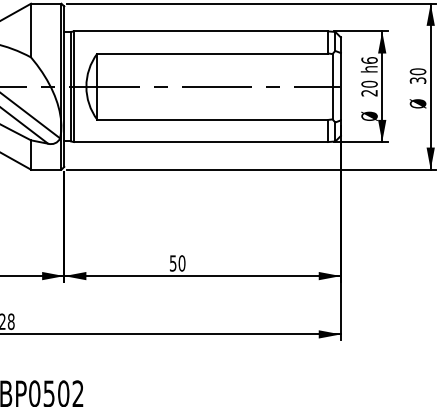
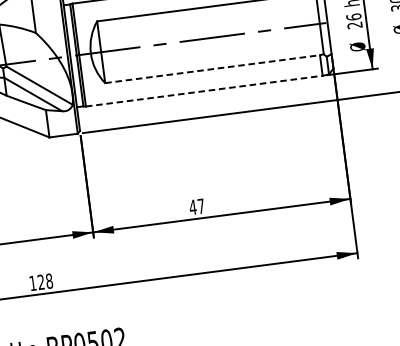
text: (369, 83) -> (353, 16), 20 -> 26
line: (213, 119) -> (213, 68), solid -> dashed
line: (201, 142) -> (204, 91), solid -> dashed
text: (177, 263) -> (196, 206), 50 -> 47

